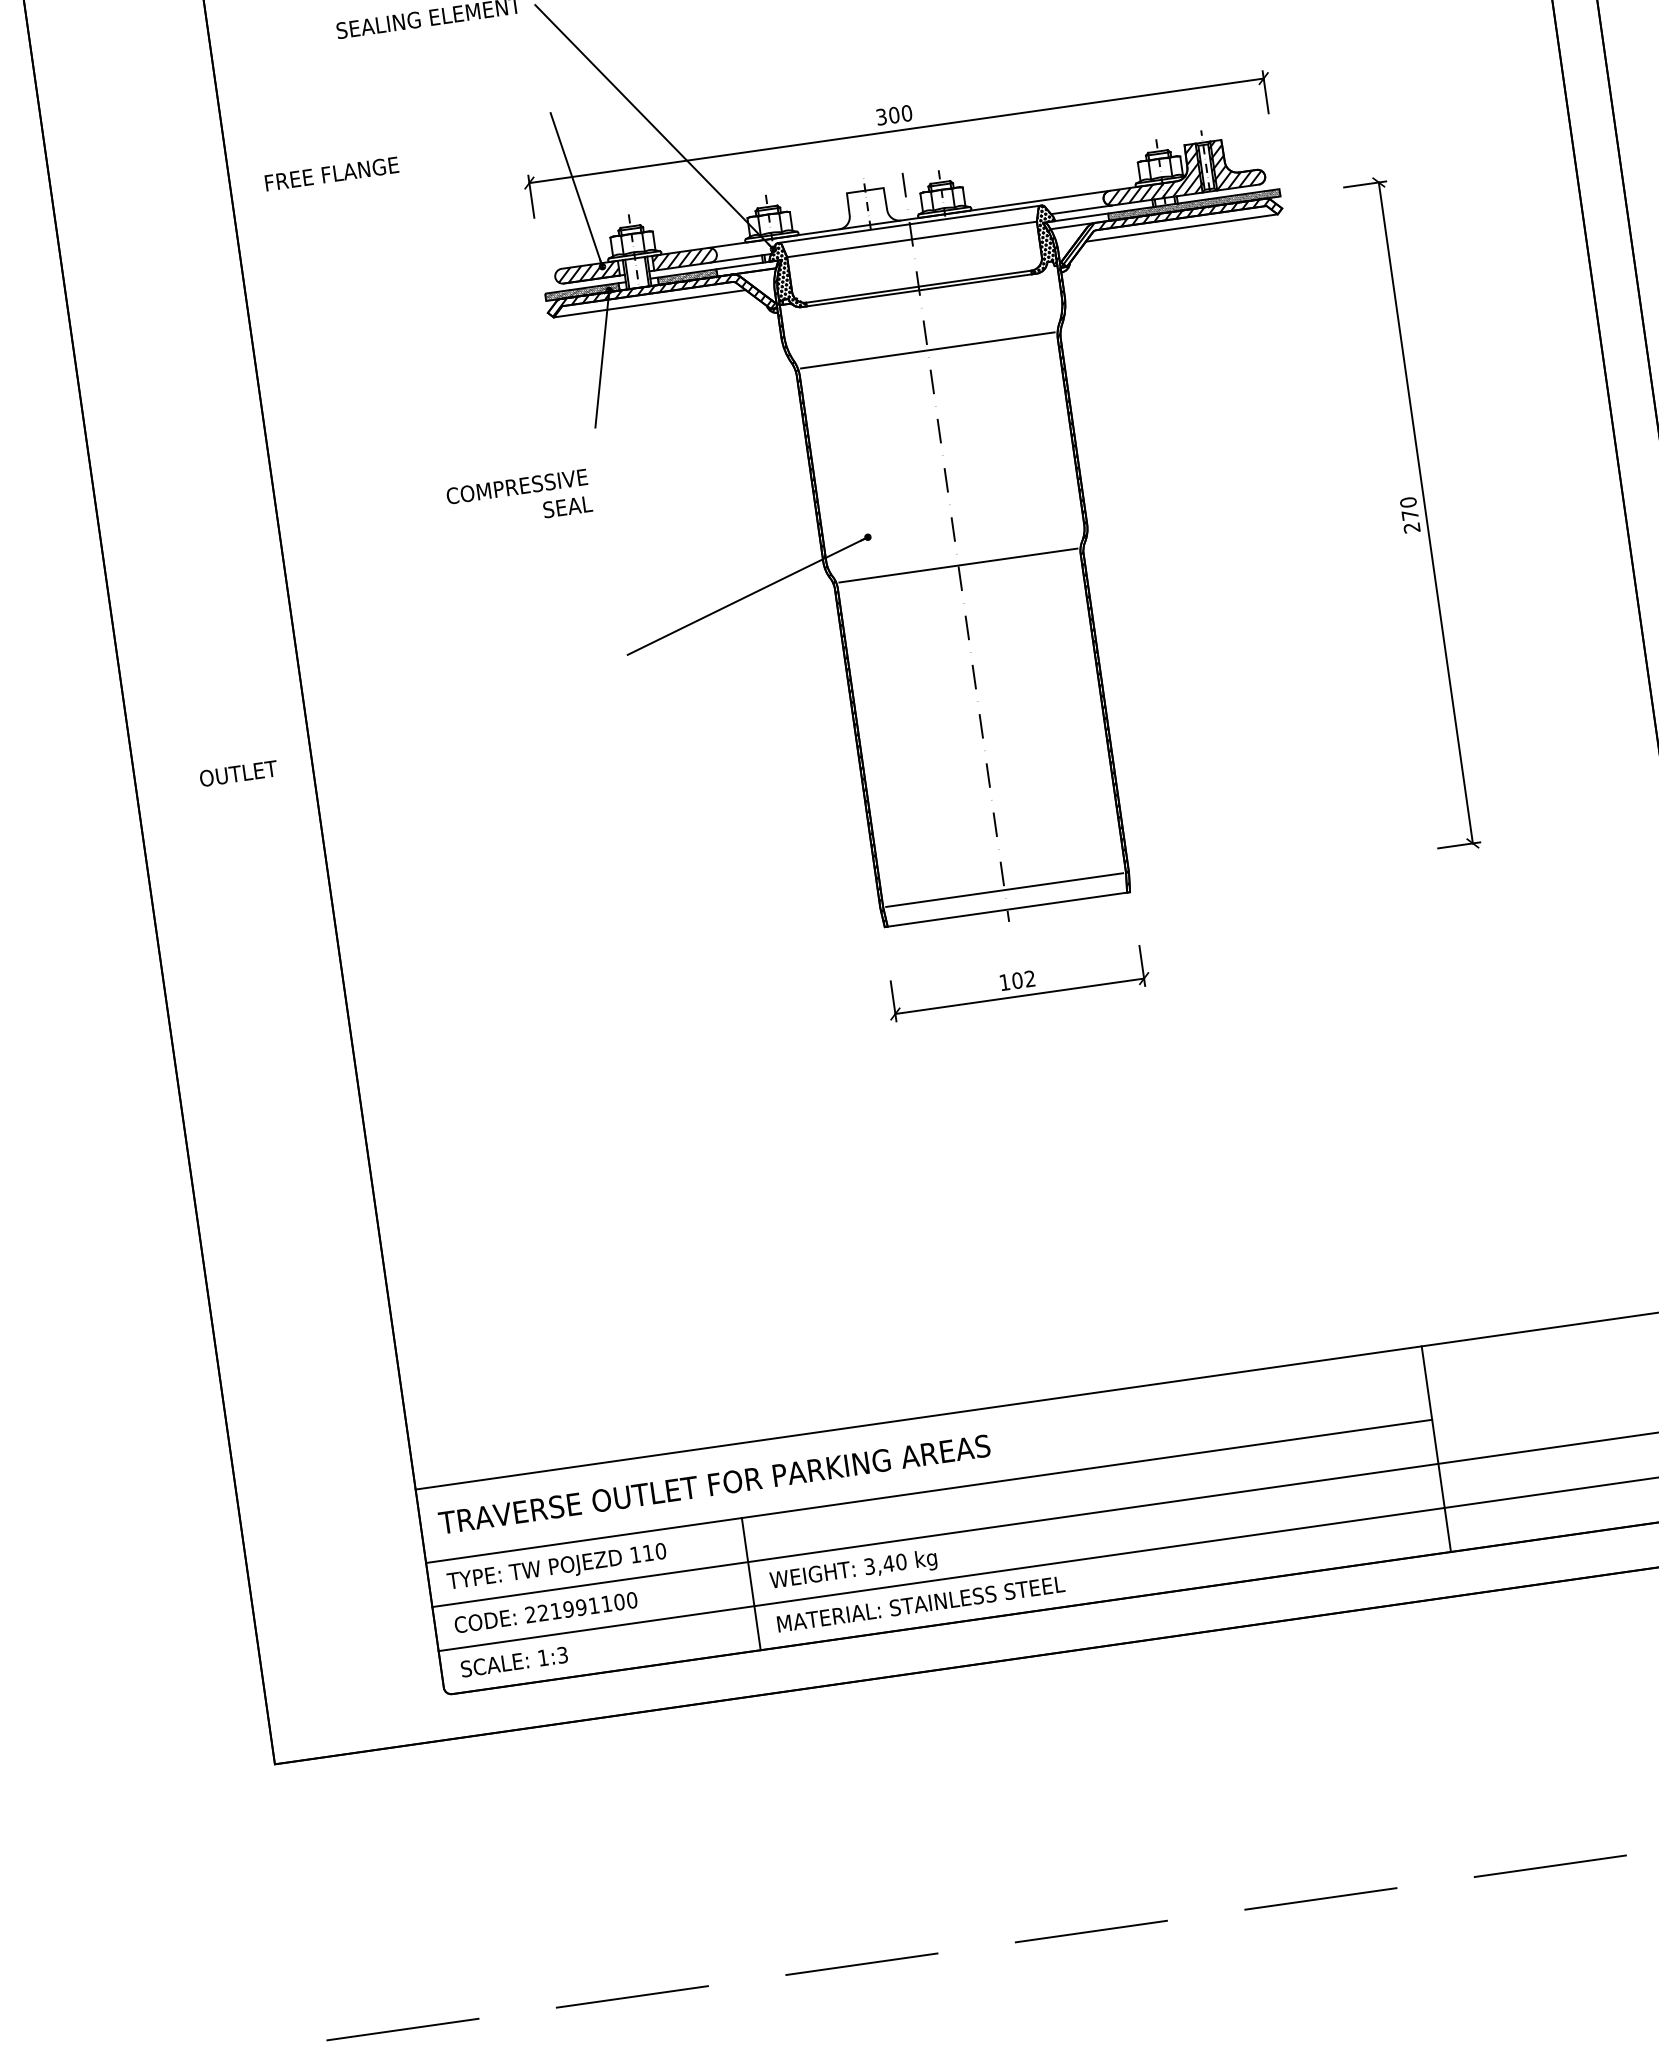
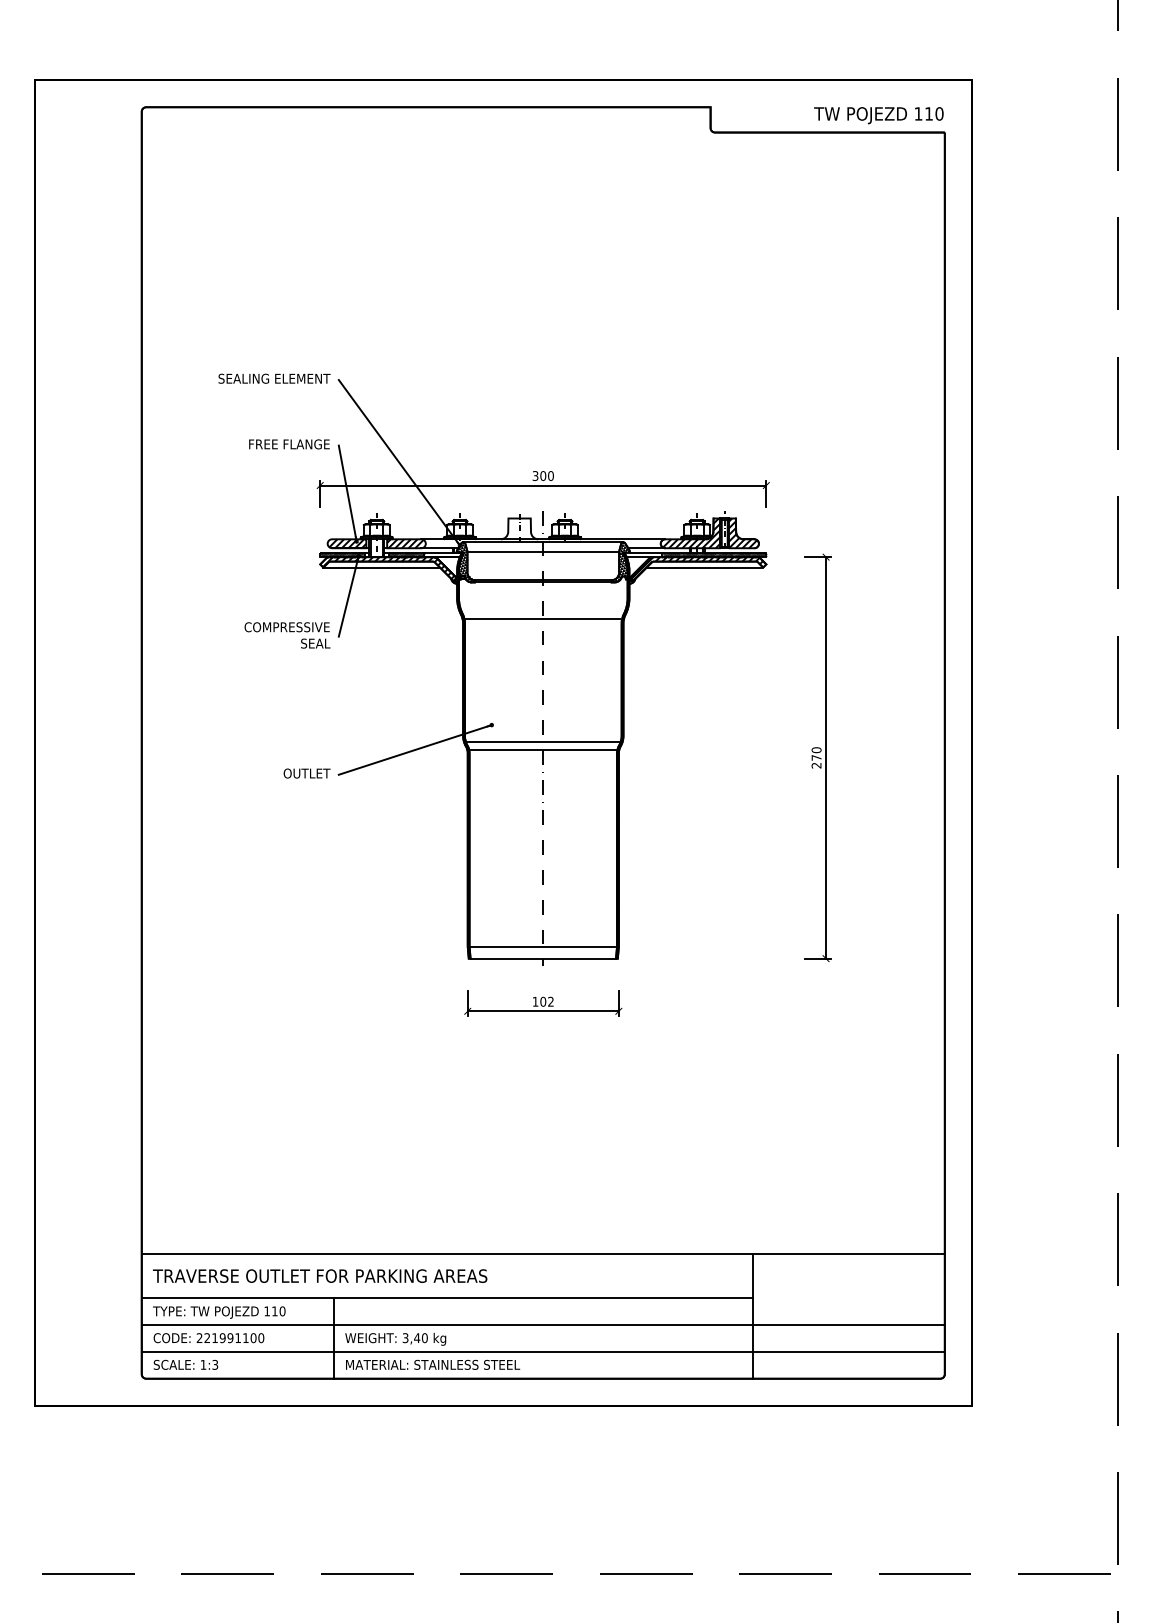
text: (332, 174) -> (289, 444), moved
text: (519, 500) -> (287, 635), moved
line: (955, 552) -> (542, 741), added
text: (237, 773) -> (306, 773), moved

